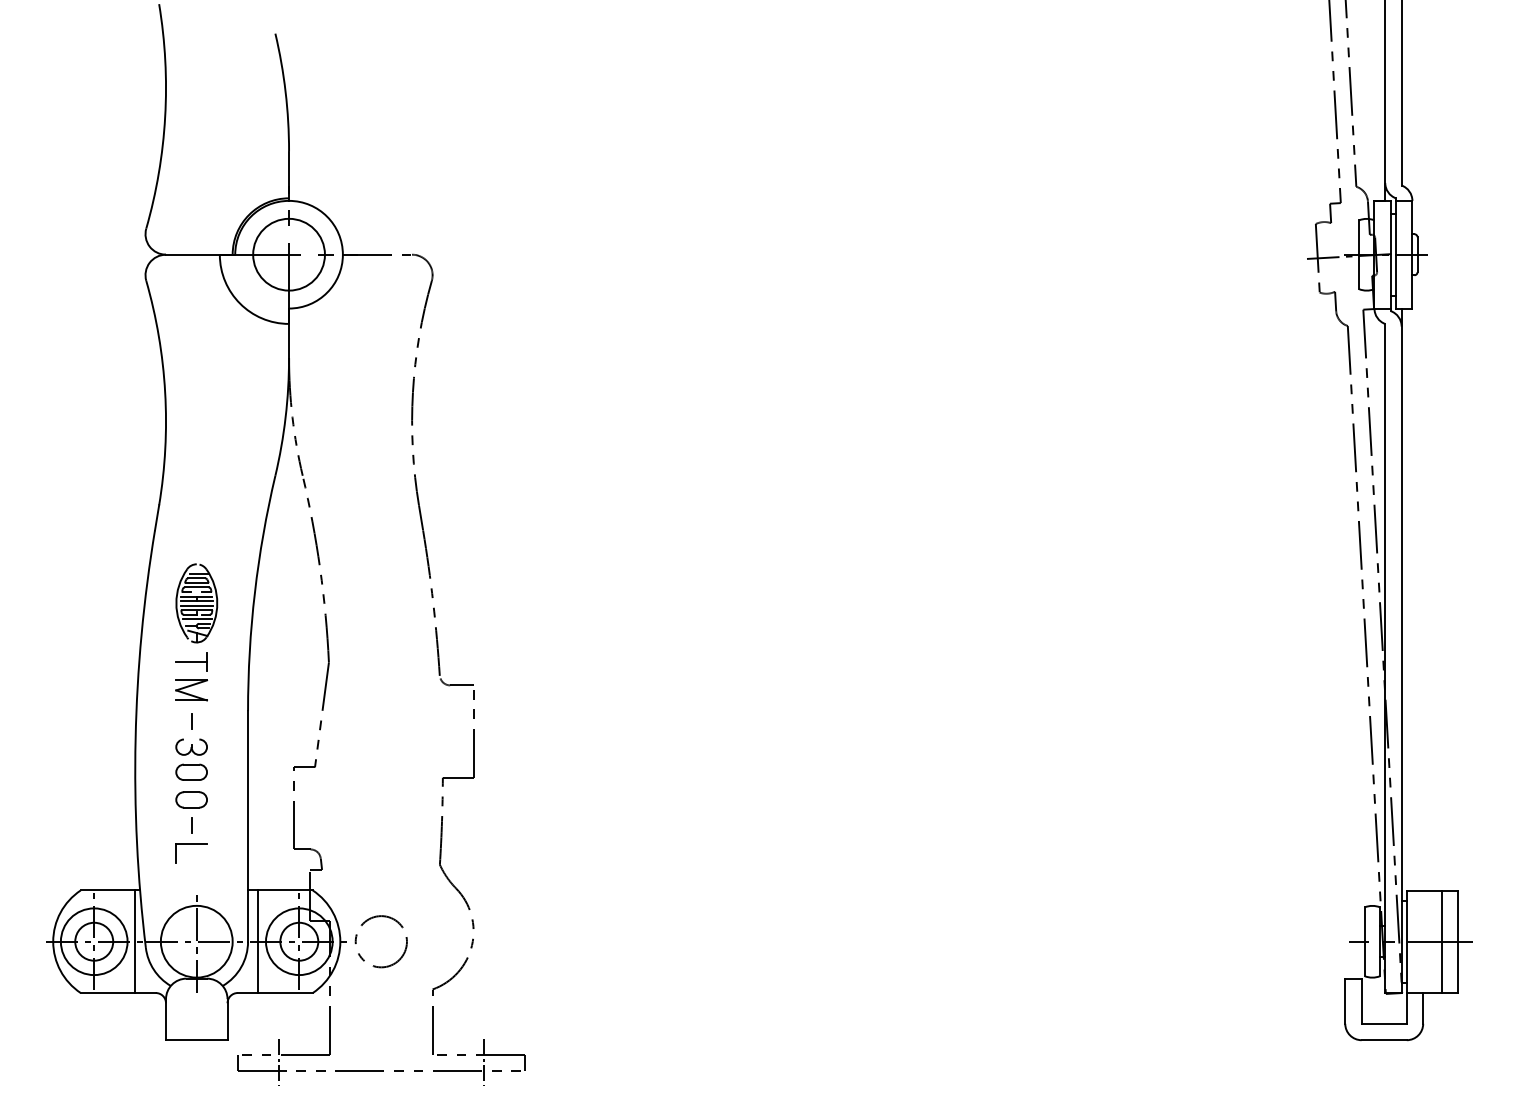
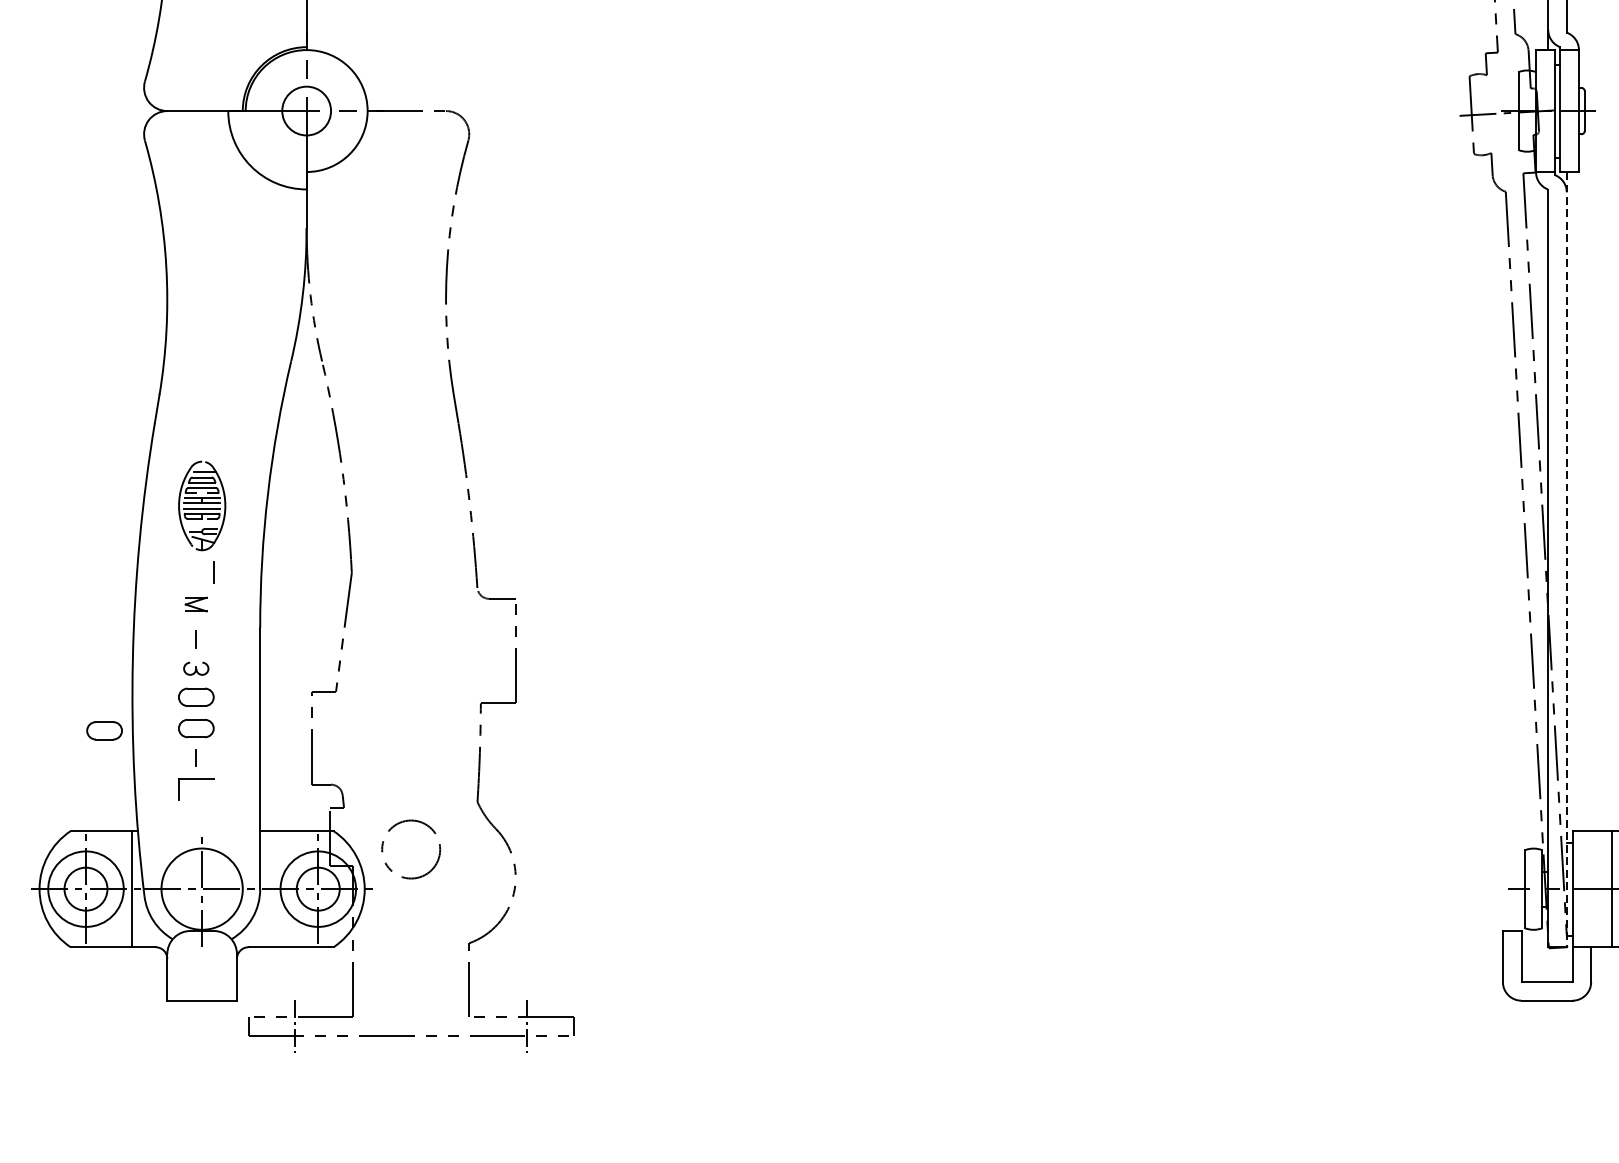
circle: (288, 254) -> (306, 110), size x0.6
line: (197, 619) -> (202, 524), removed
line: (1401, 651) -> (1566, 560), solid -> dashed
line: (191, 661) -> (196, 571), removed
part: (191, 690) -> (196, 604), size x0.6
part: (191, 746) -> (196, 668), size x0.7
part: (110, 801) -> (104, 730), added
line: (258, 941) -> (272, 888), removed
circle: (380, 941) -> (410, 849), moved

